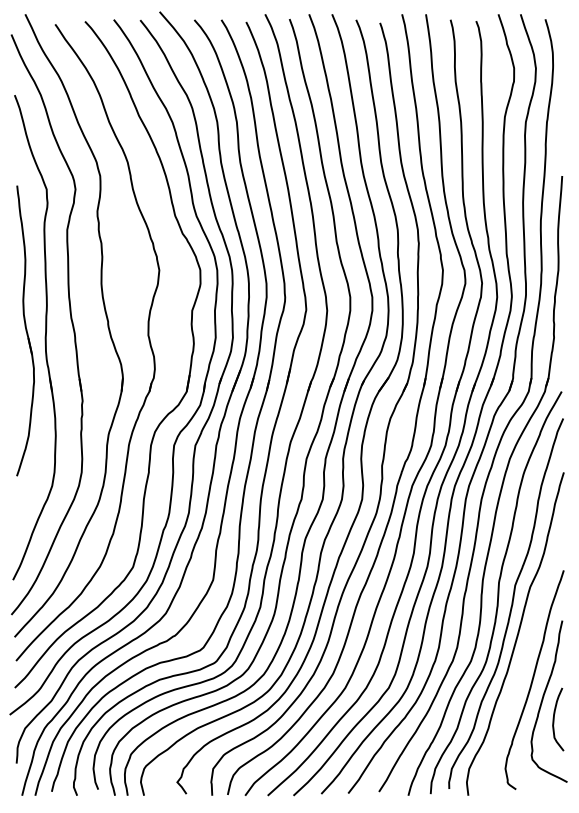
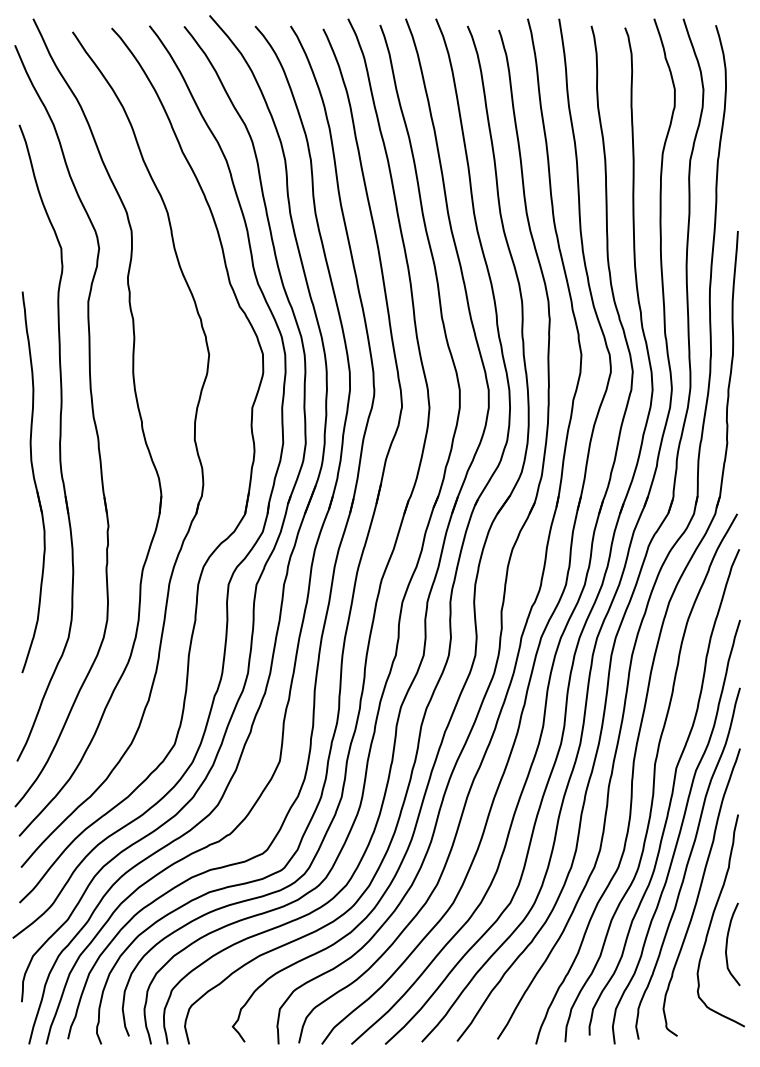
part: (25, 331) -> (33, 482), moved
curve: (523, 657) -> (687, 863), added

